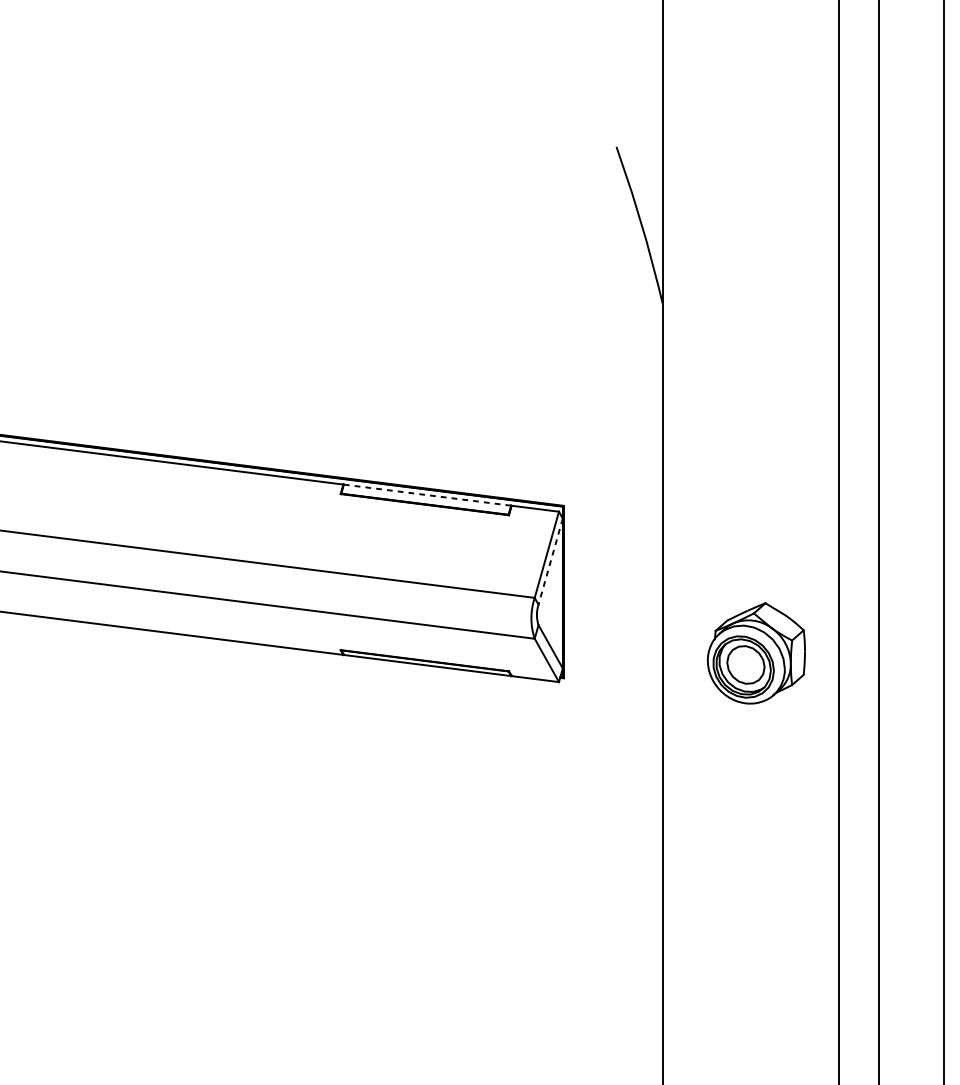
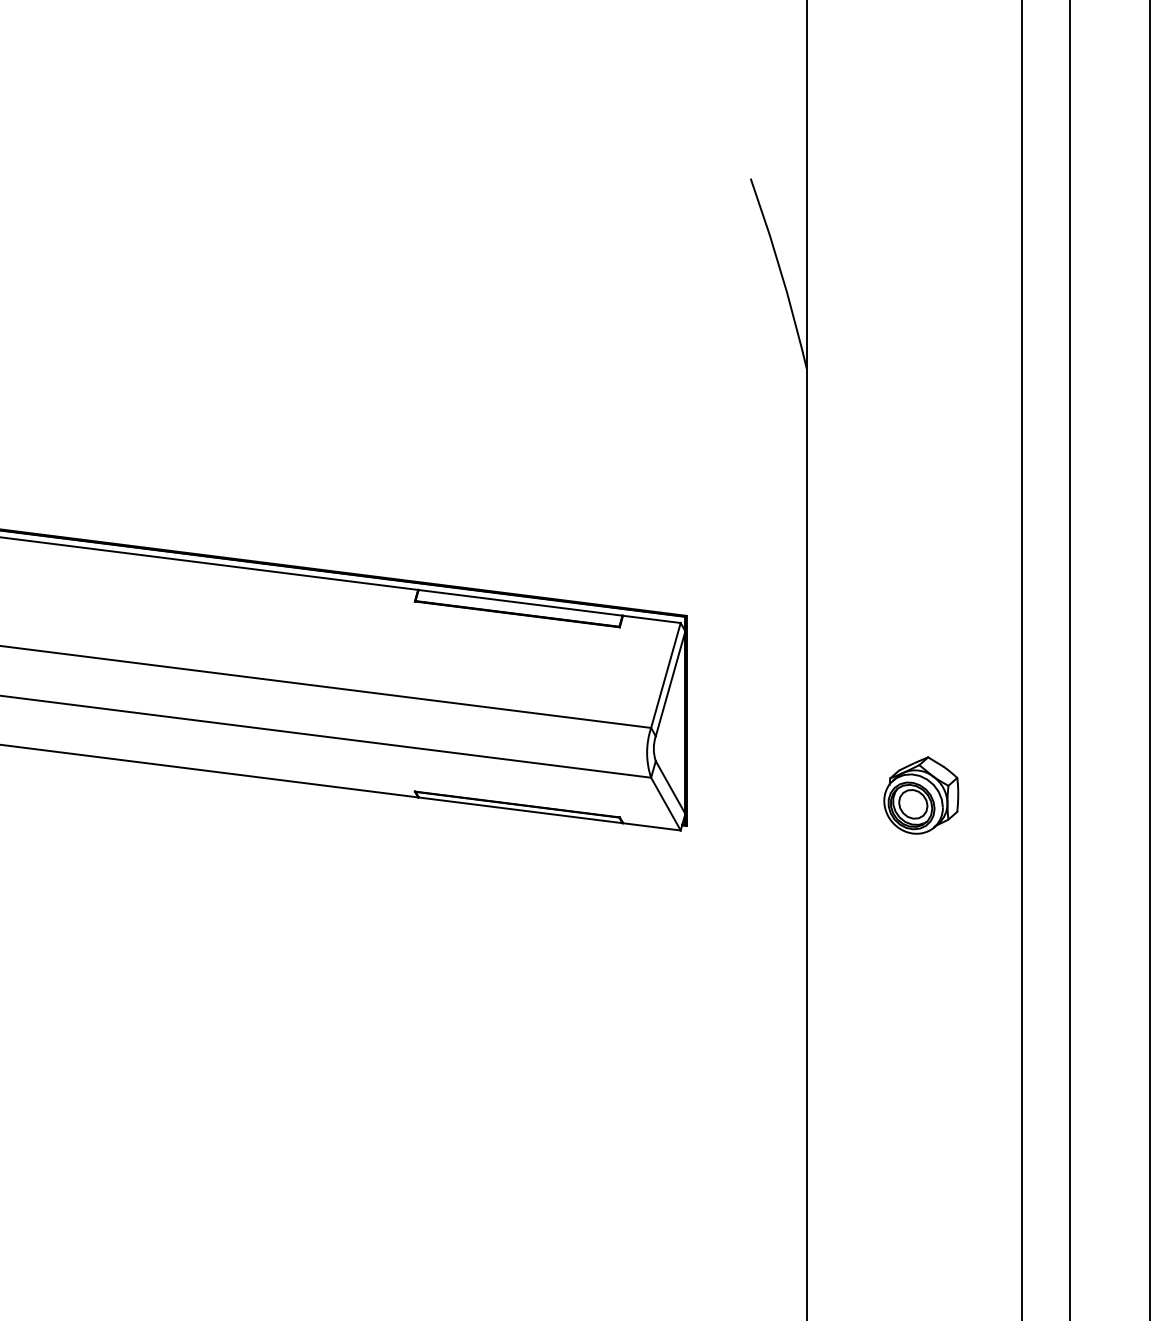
line: (427, 494) -> (520, 602), dashed -> solid
line: (550, 561) -> (670, 683), dashed -> solid
part: (756, 653) -> (921, 795), size x0.62

